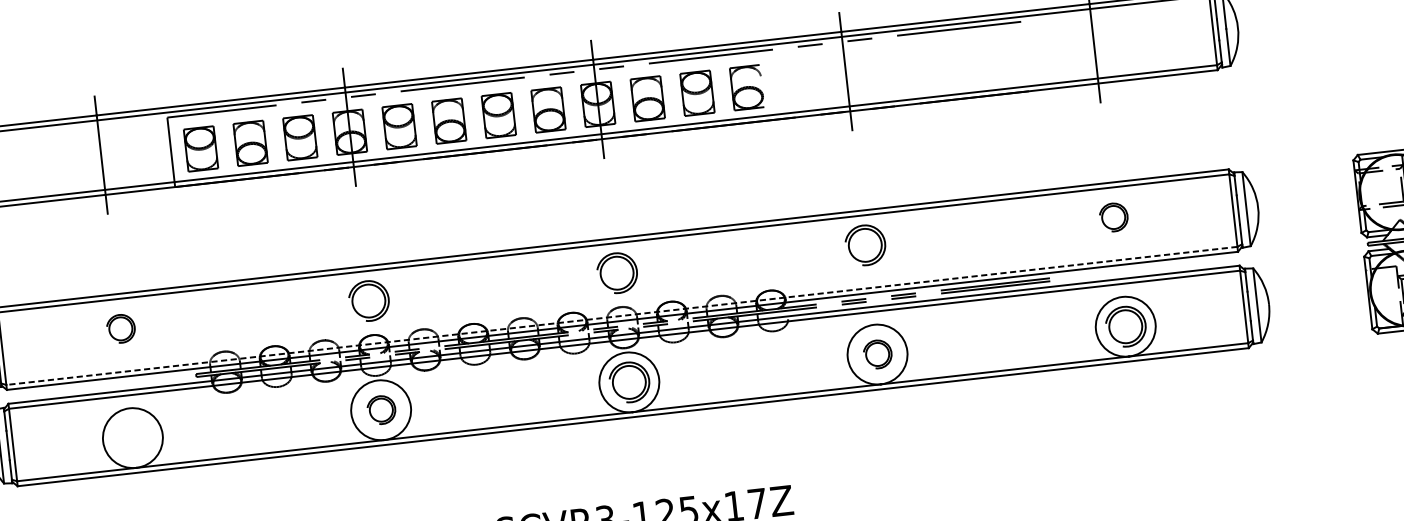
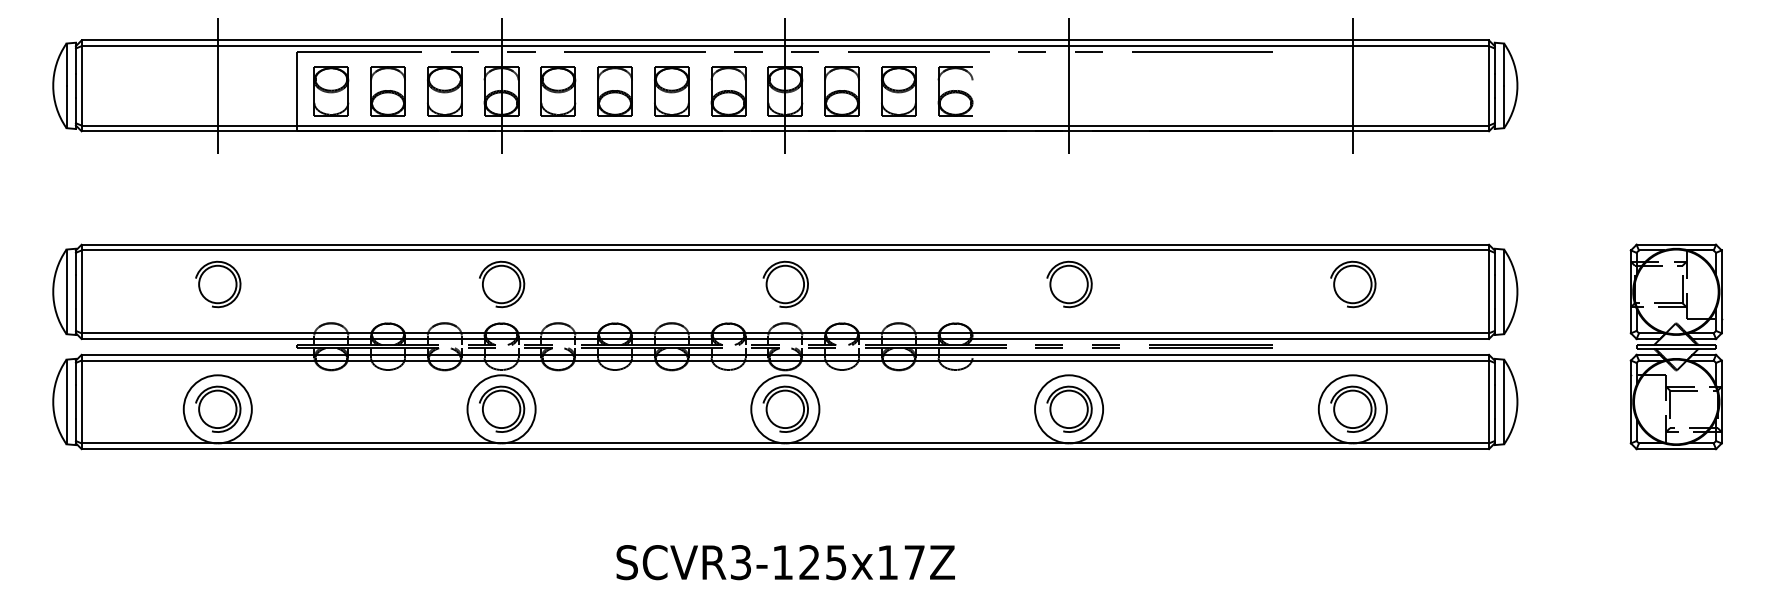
part: (1114, 217) -> (1353, 284), size x1.43
line: (622, 316) -> (785, 333), dashed -> solid
part: (121, 328) -> (218, 284), size x1.43
part: (877, 353) -> (1069, 408), size x1.43
part: (381, 409) -> (502, 408), size x1.43
part: (133, 437) -> (218, 408), added

